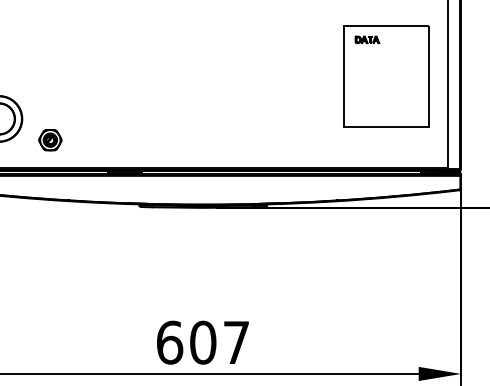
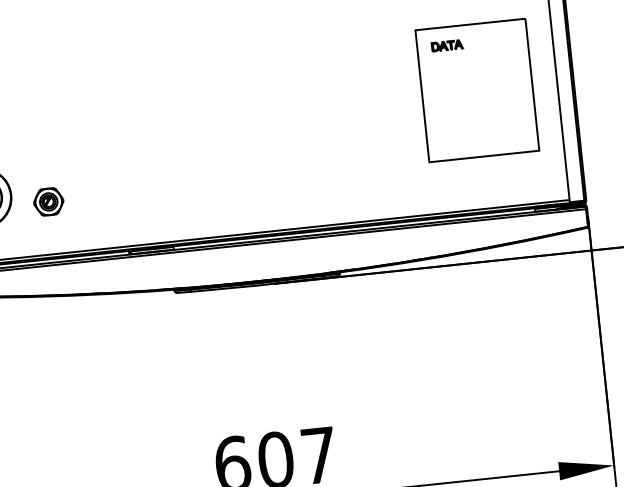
part: (50, 140) -> (48, 202), moved

